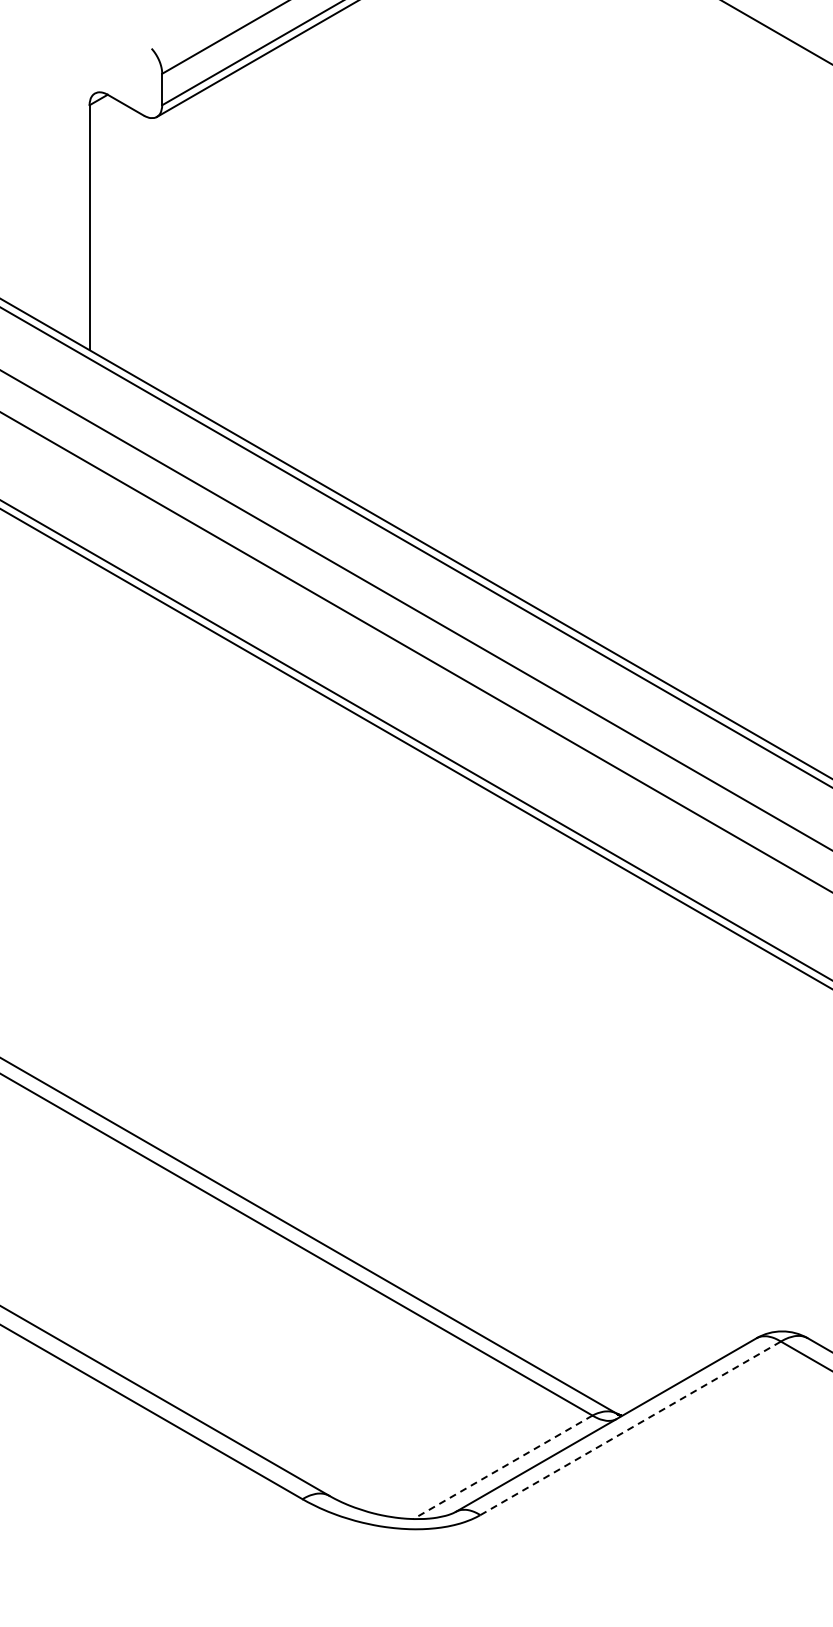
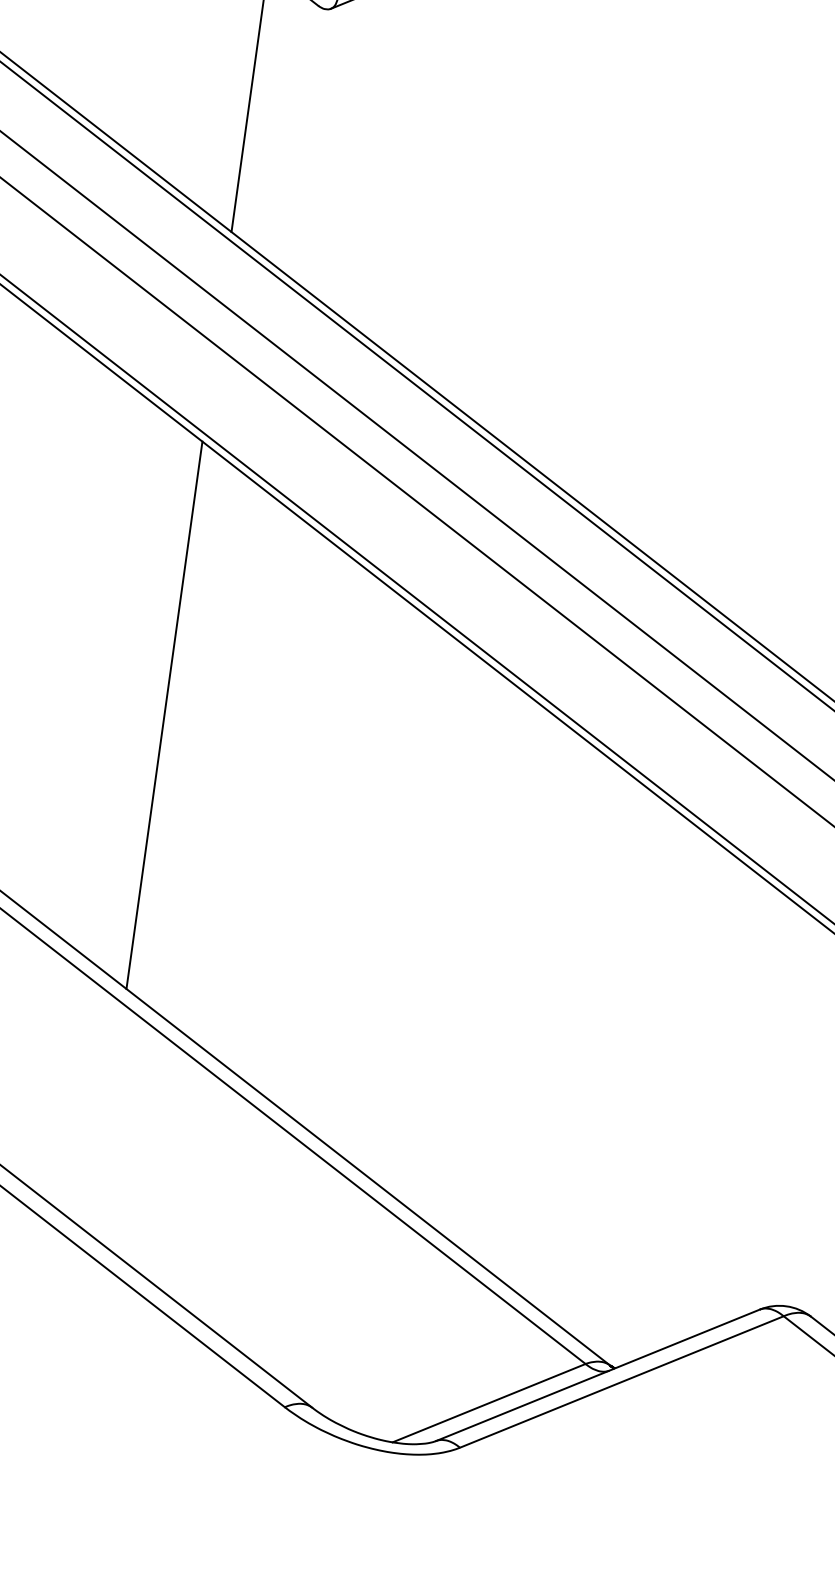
line: (89, 834) -> (164, 714), added
line: (630, 1428) -> (621, 1382), dashed -> solid
line: (502, 1467) -> (488, 1403), dashed -> solid

